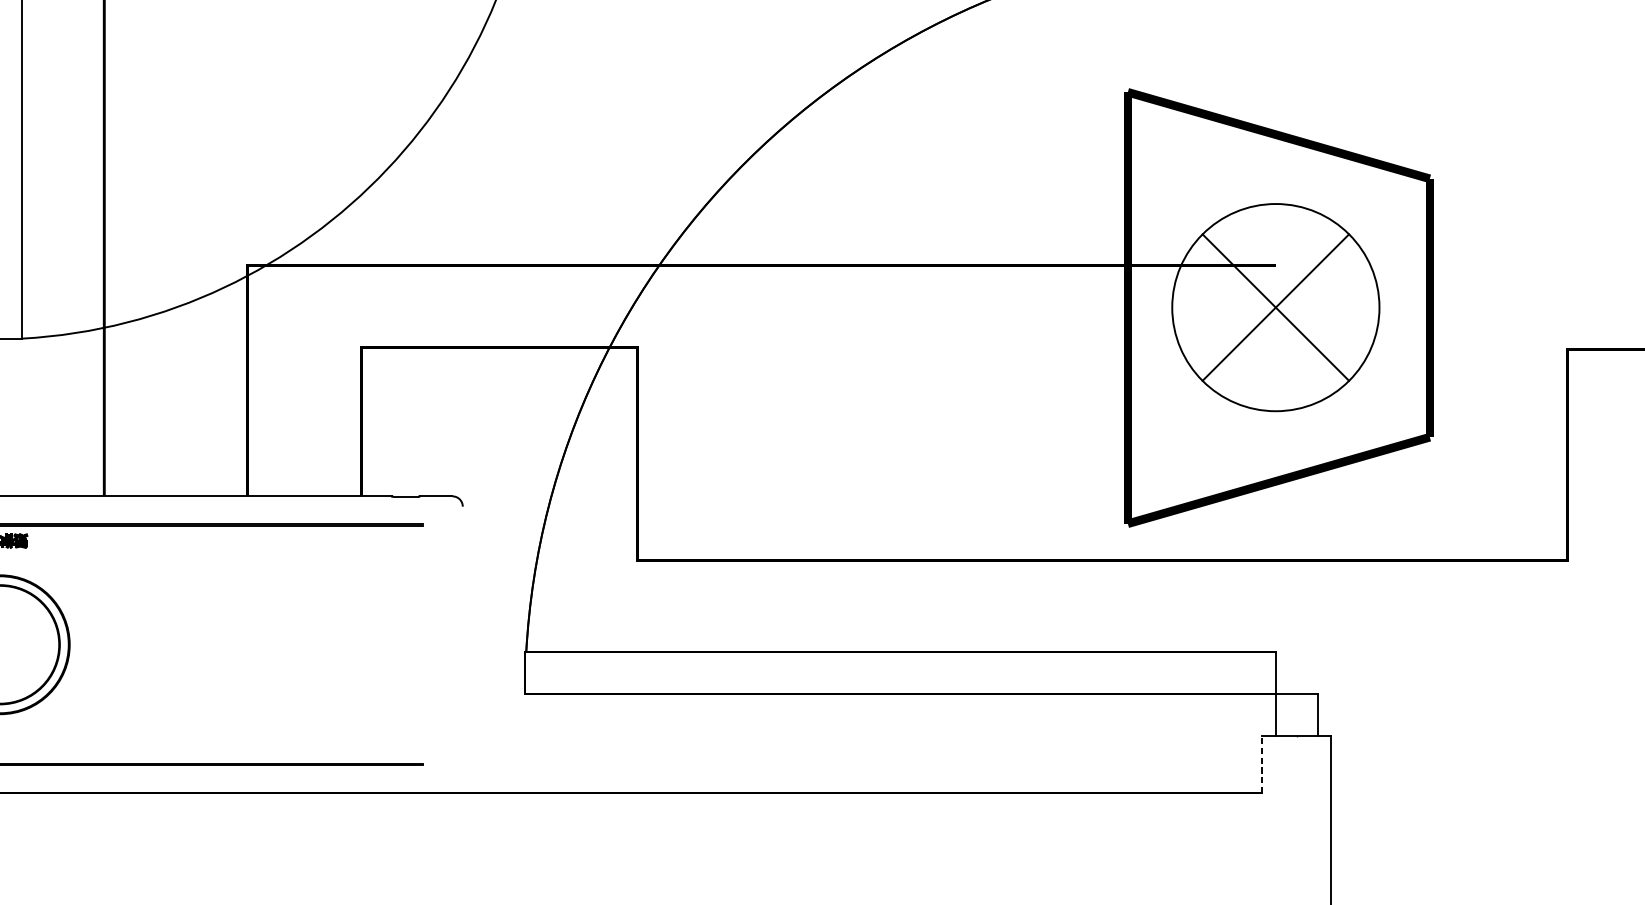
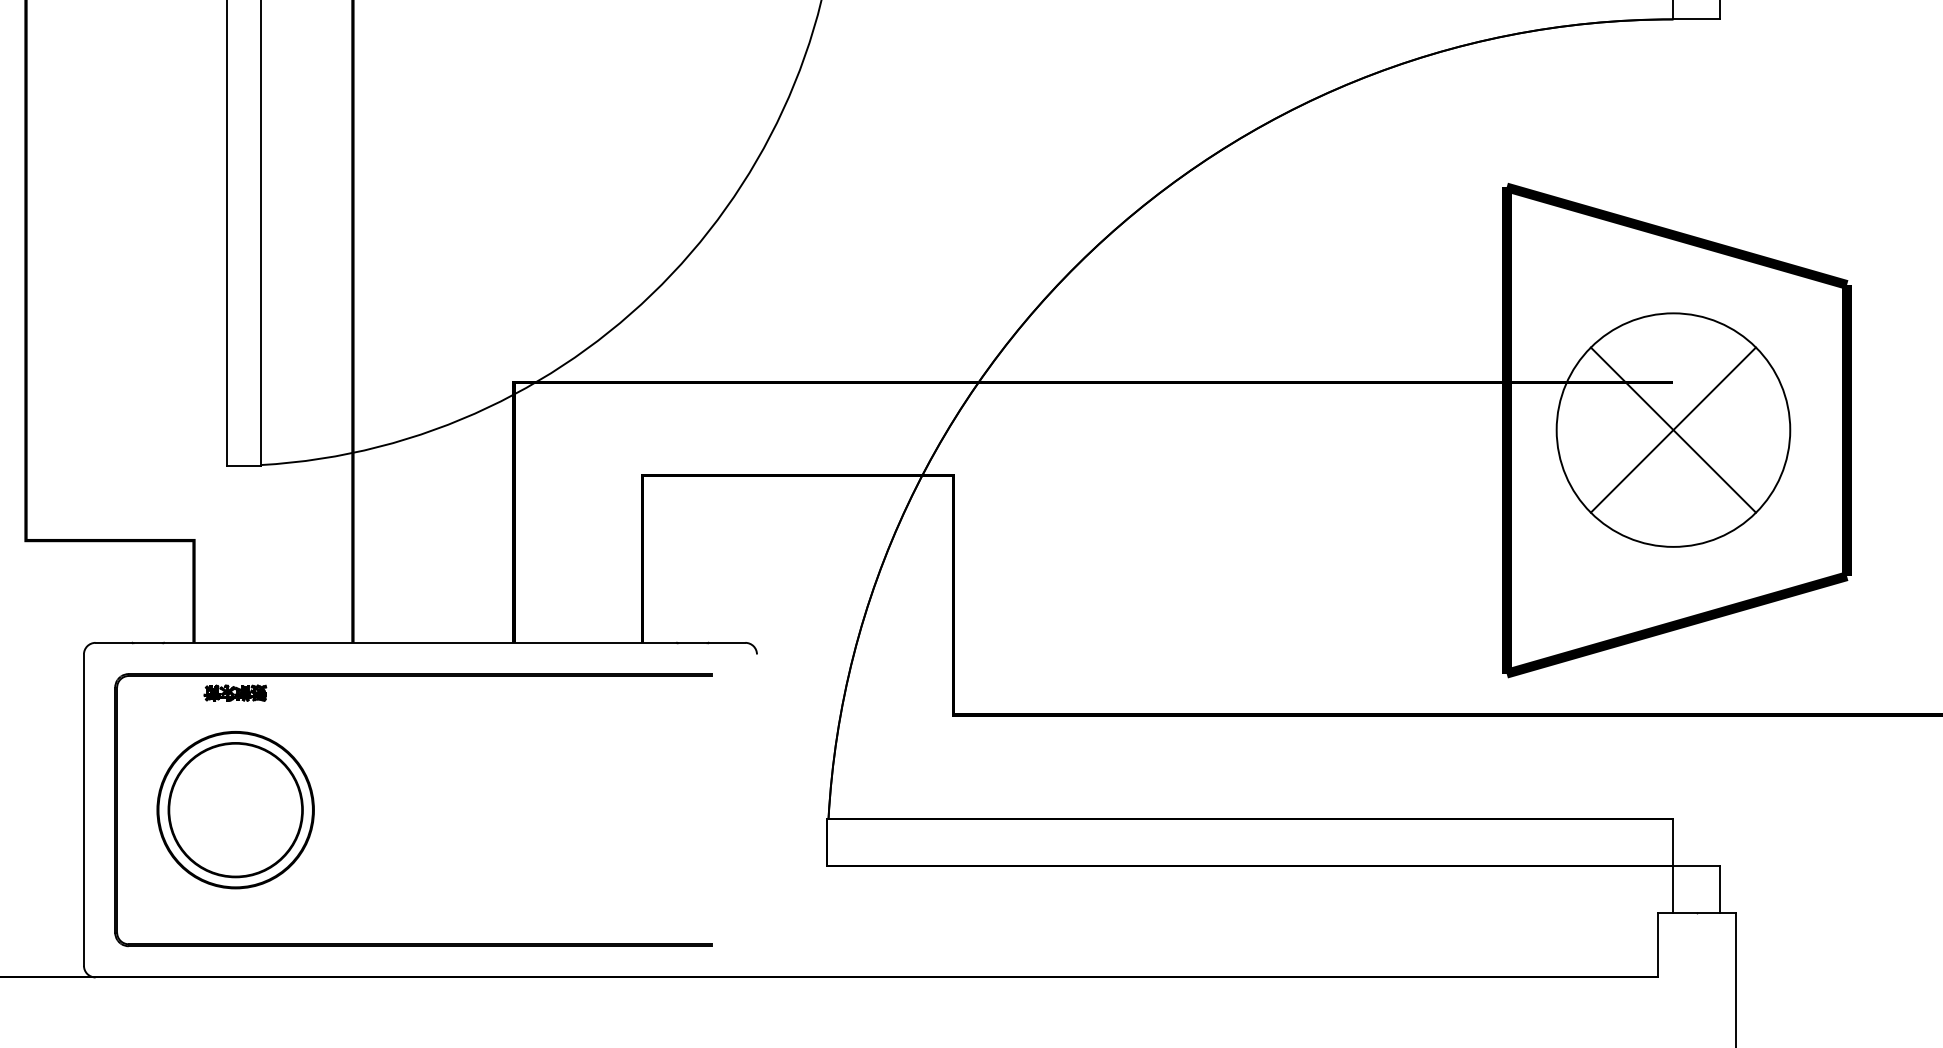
line: (1262, 763) -> (1658, 944), dashed -> solid

